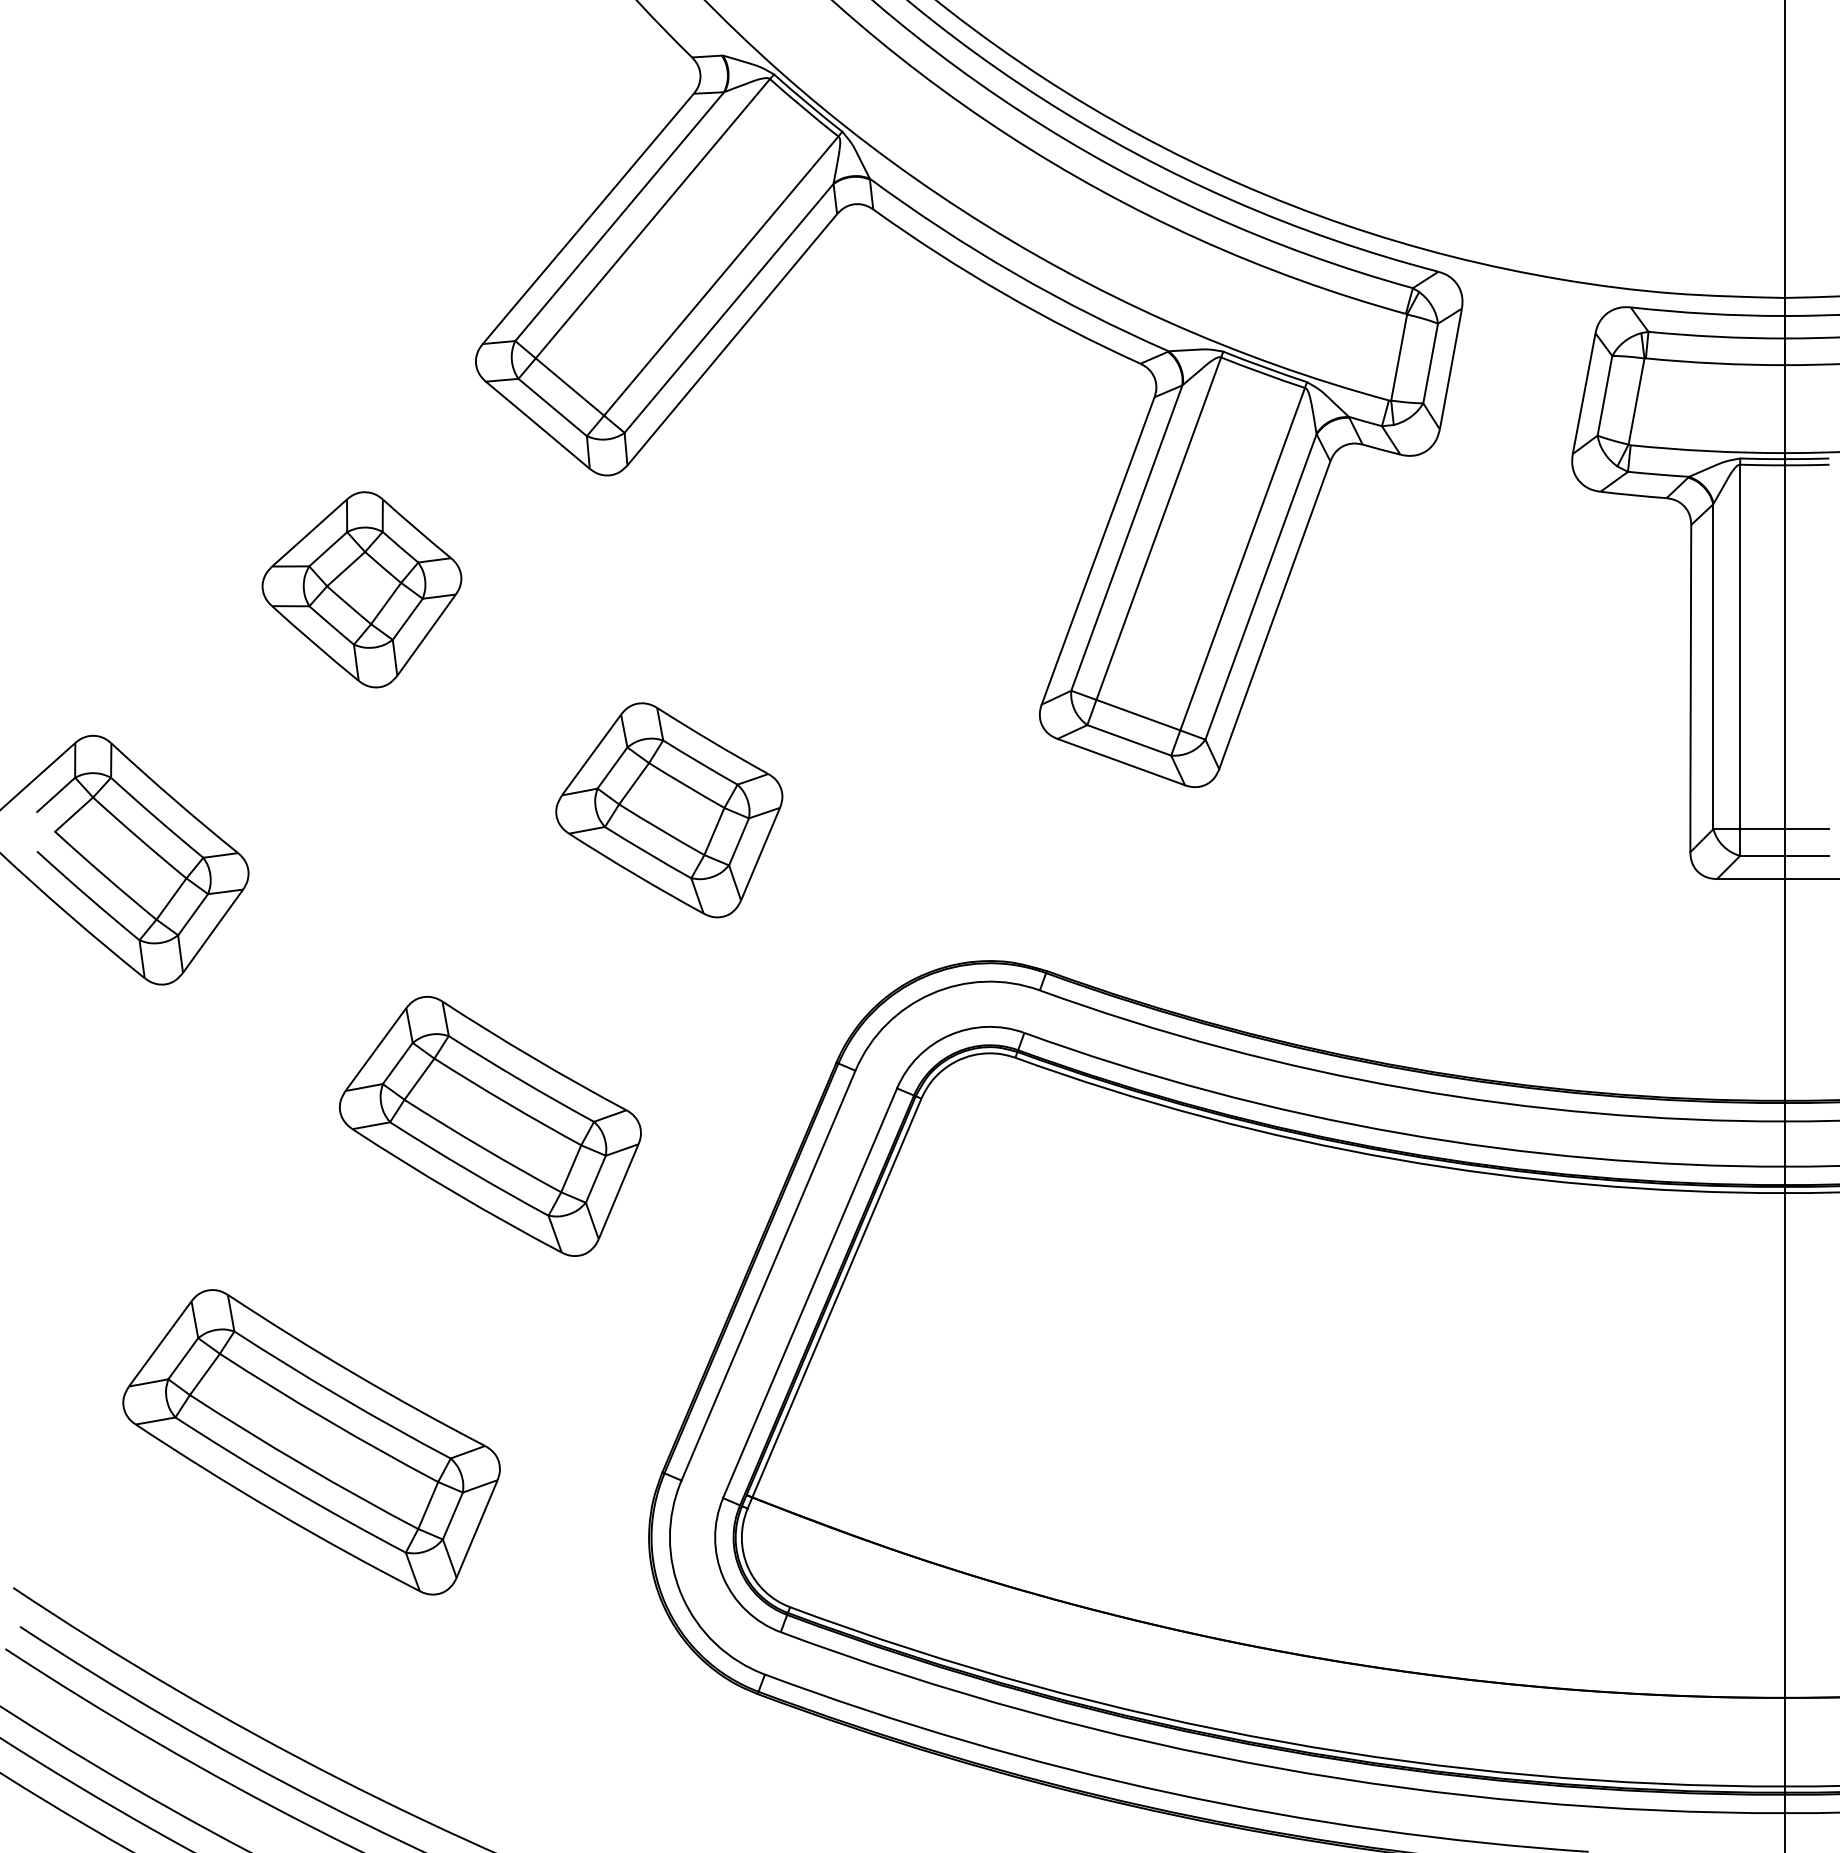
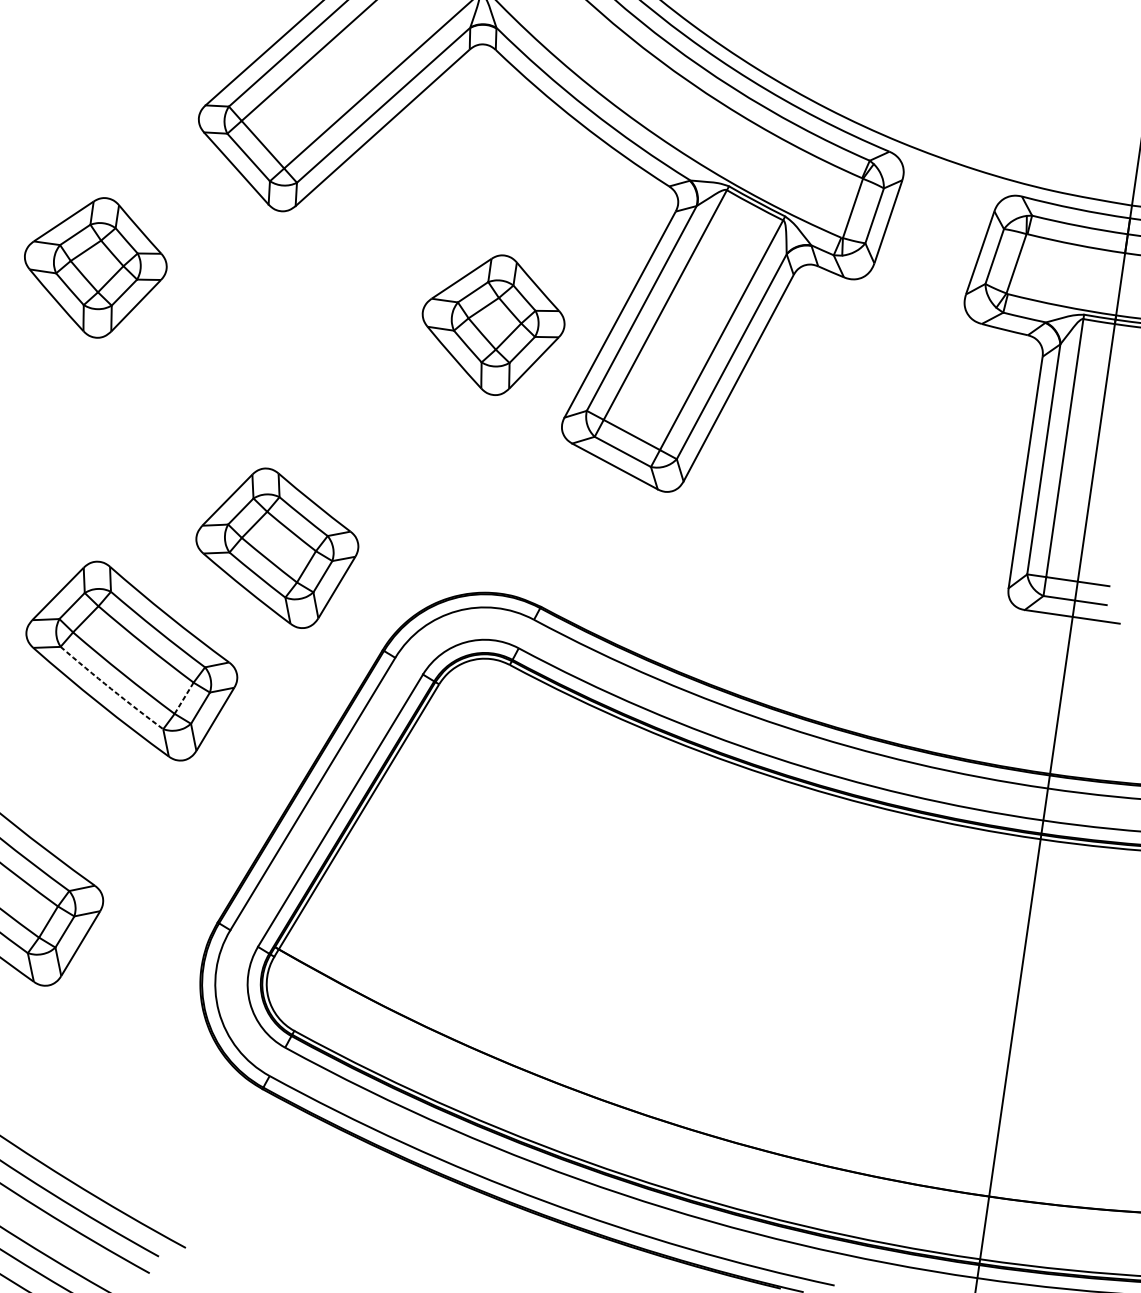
part: (923, 589) -> (492, 324), added
part: (669, 810) -> (276, 547), moved
line: (571, 1168) -> (184, 698), solid -> dashed
arc: (468, 1170) -> (111, 688), solid -> dashed

